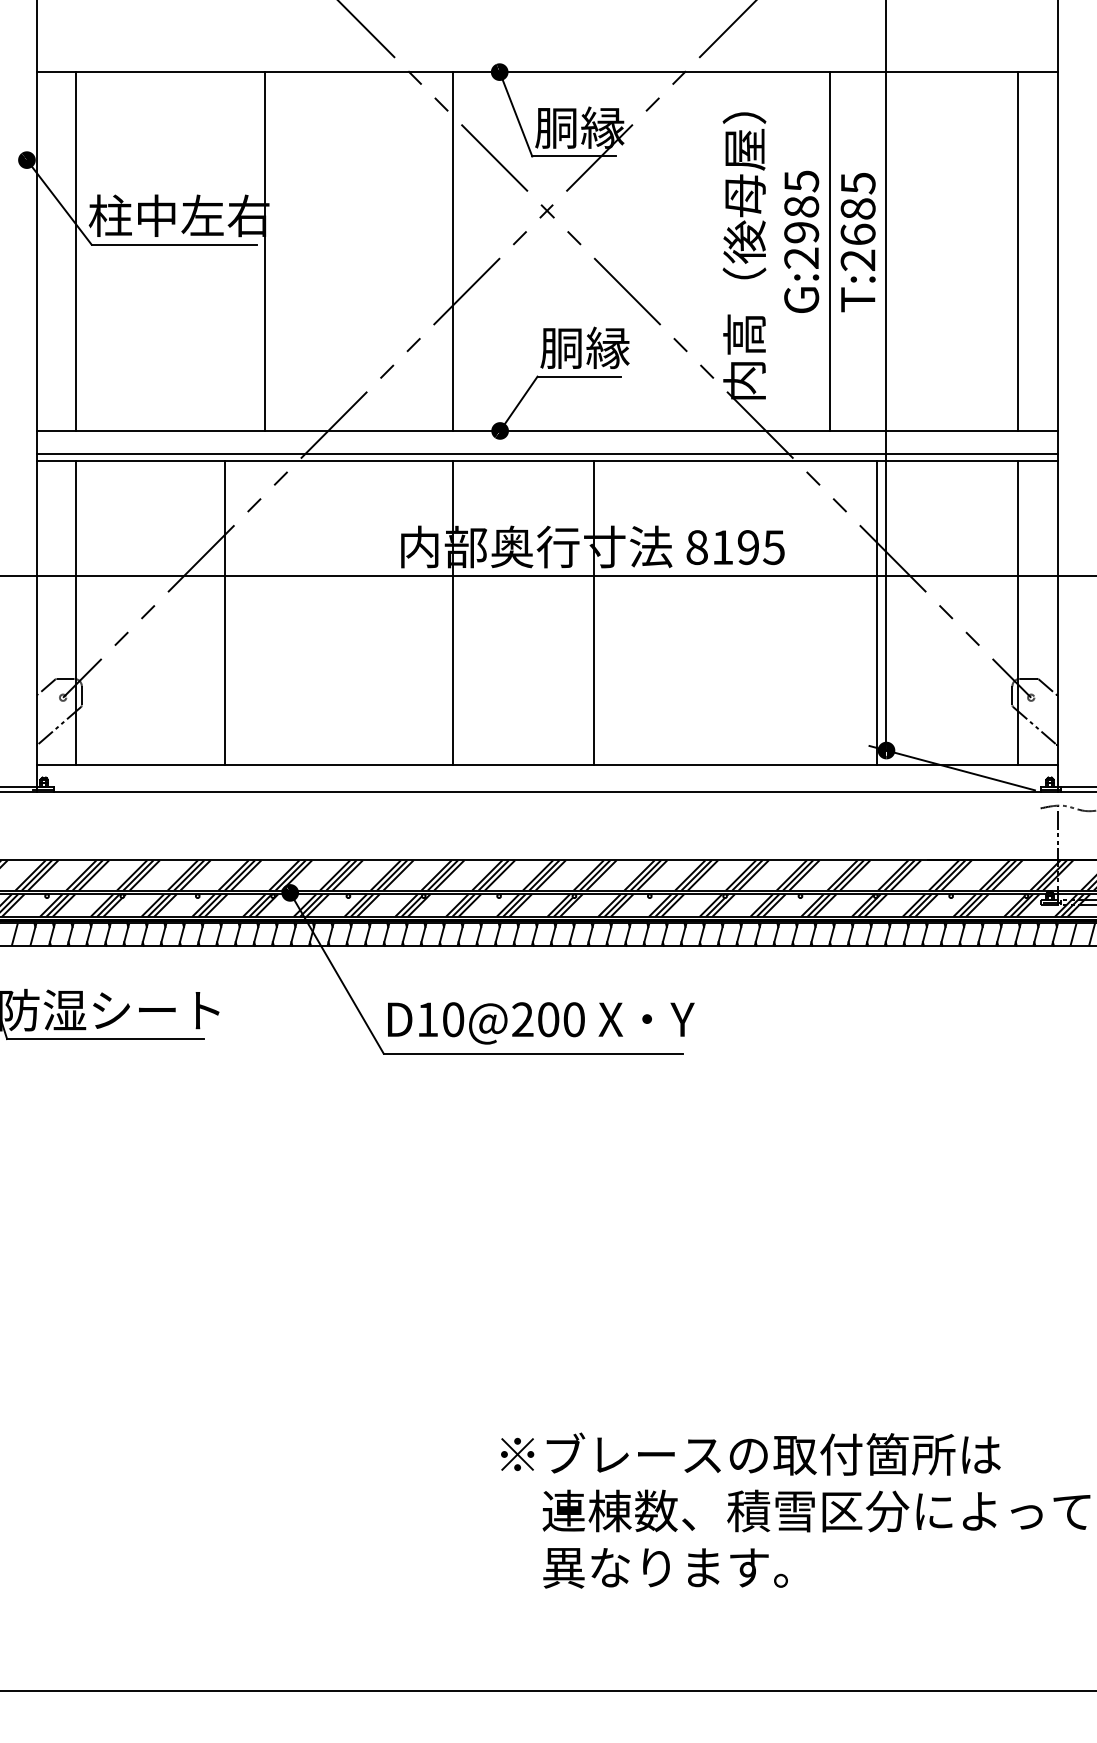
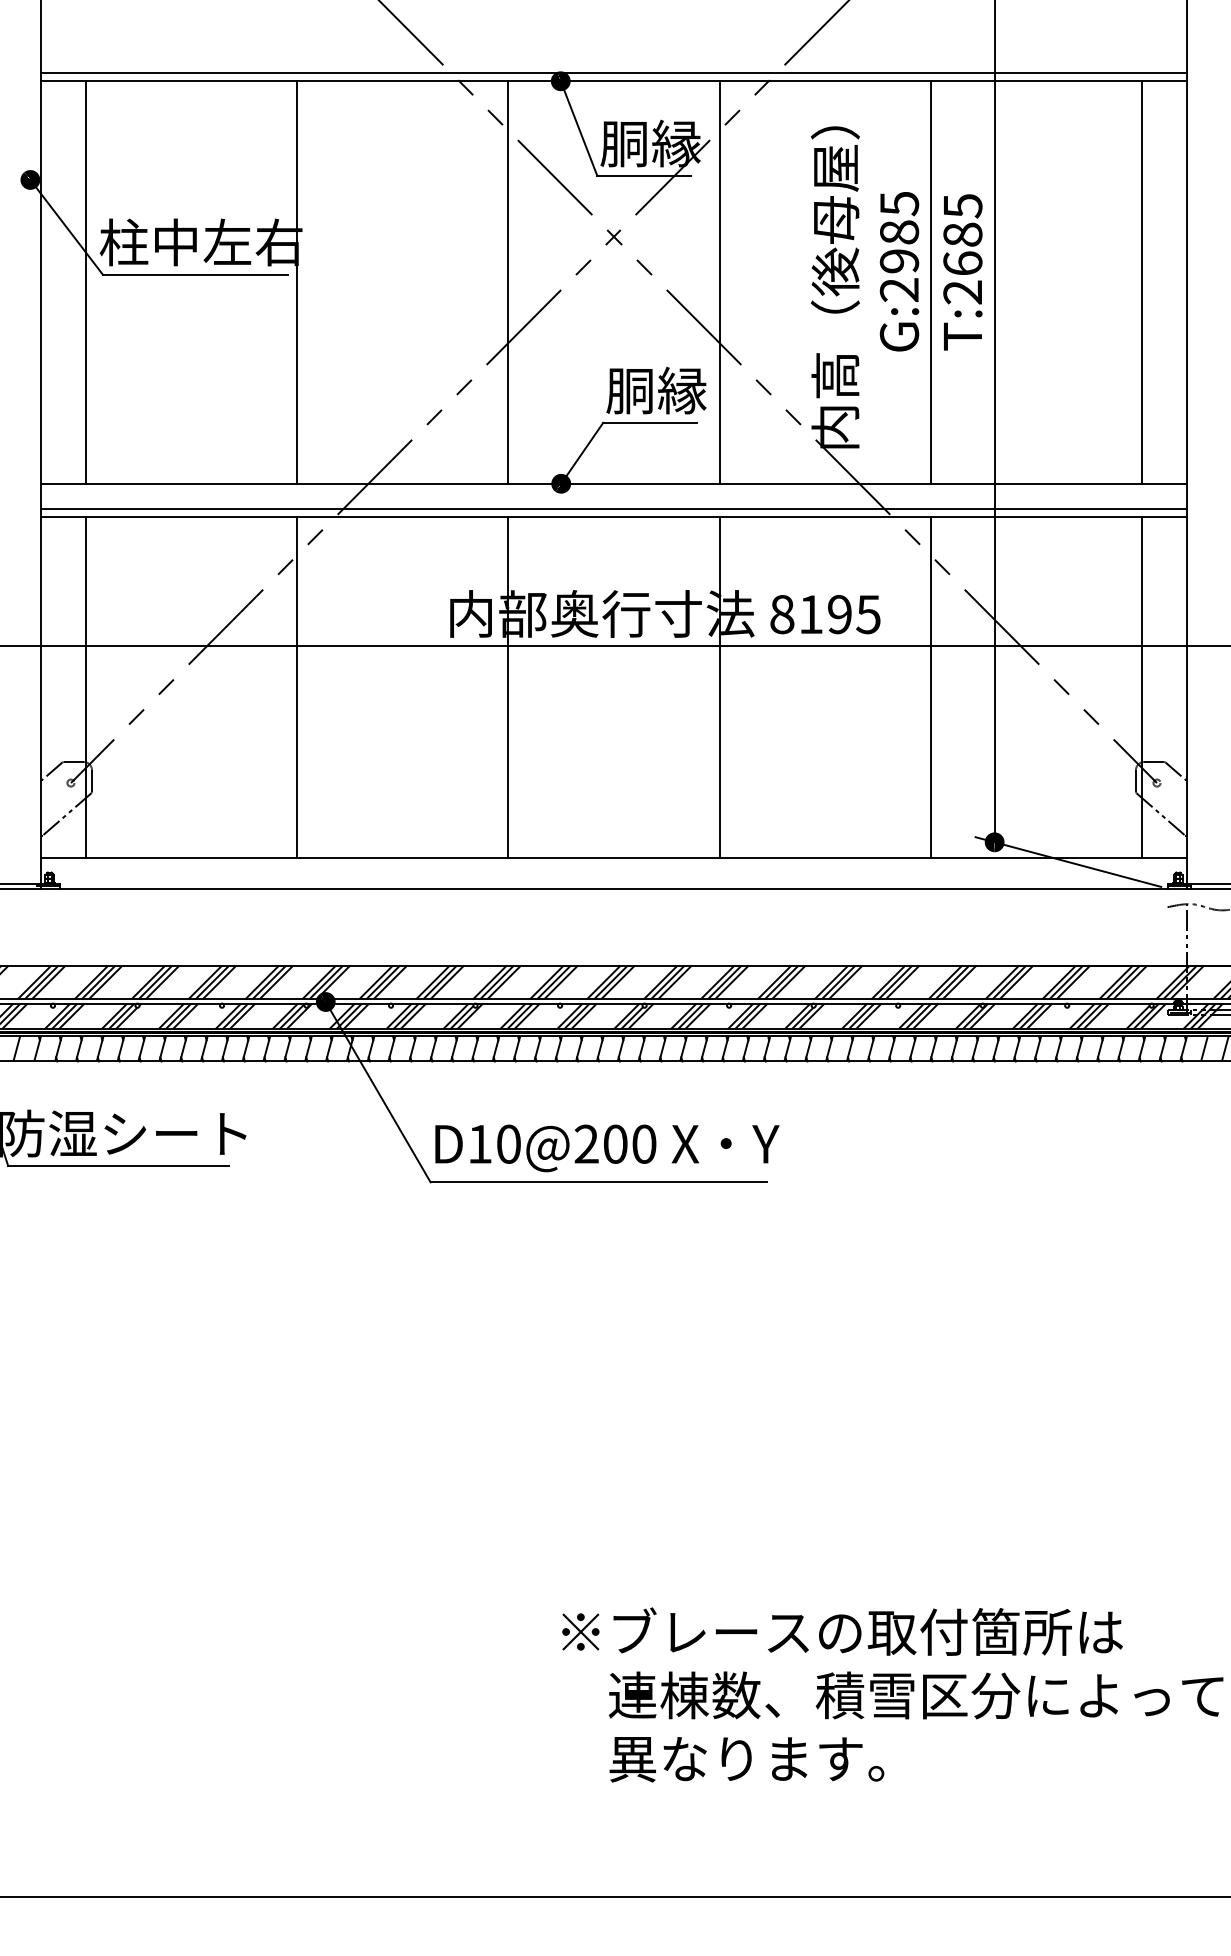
line: (546, 65) -> (613, 73), added
line: (641, 251) -> (719, 282), added
line: (224, 612) -> (297, 687), moved
line: (593, 612) -> (719, 687), moved
line: (876, 612) -> (930, 687), moved

